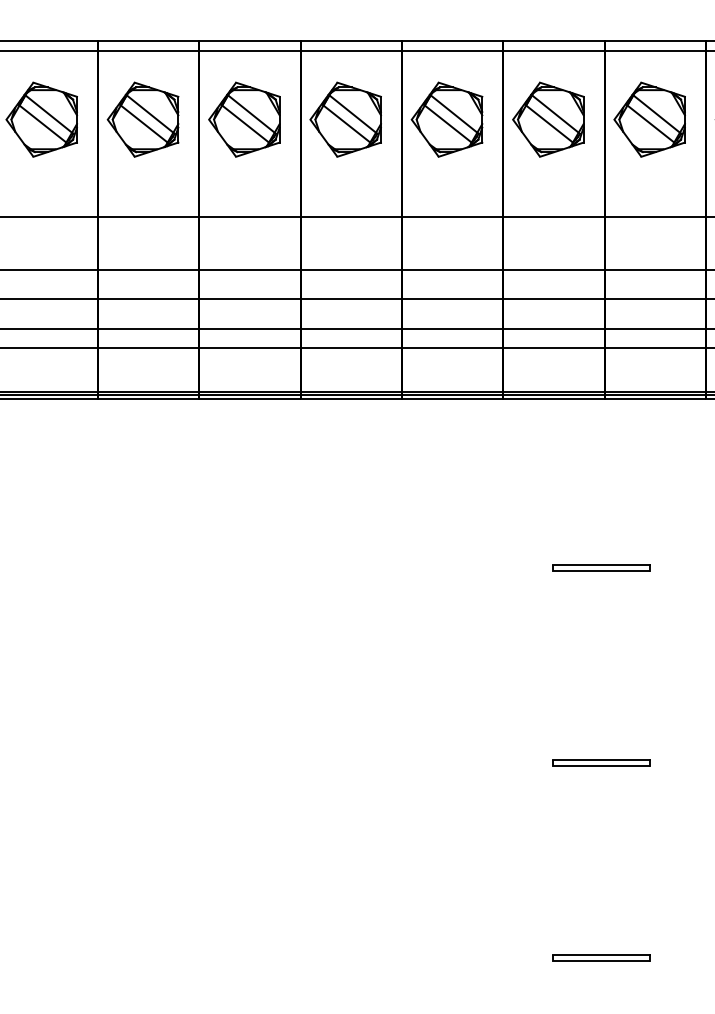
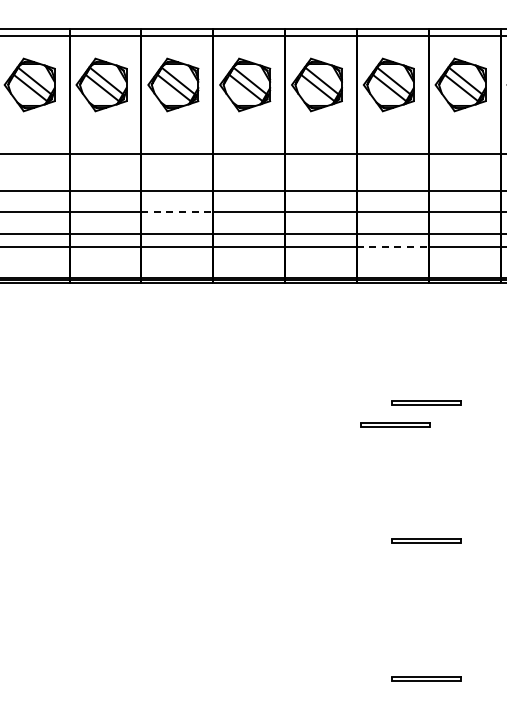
line: (250, 299) -> (177, 212), solid -> dashed
line: (553, 347) -> (392, 246), solid -> dashed
part: (557, 598) -> (395, 424), added

